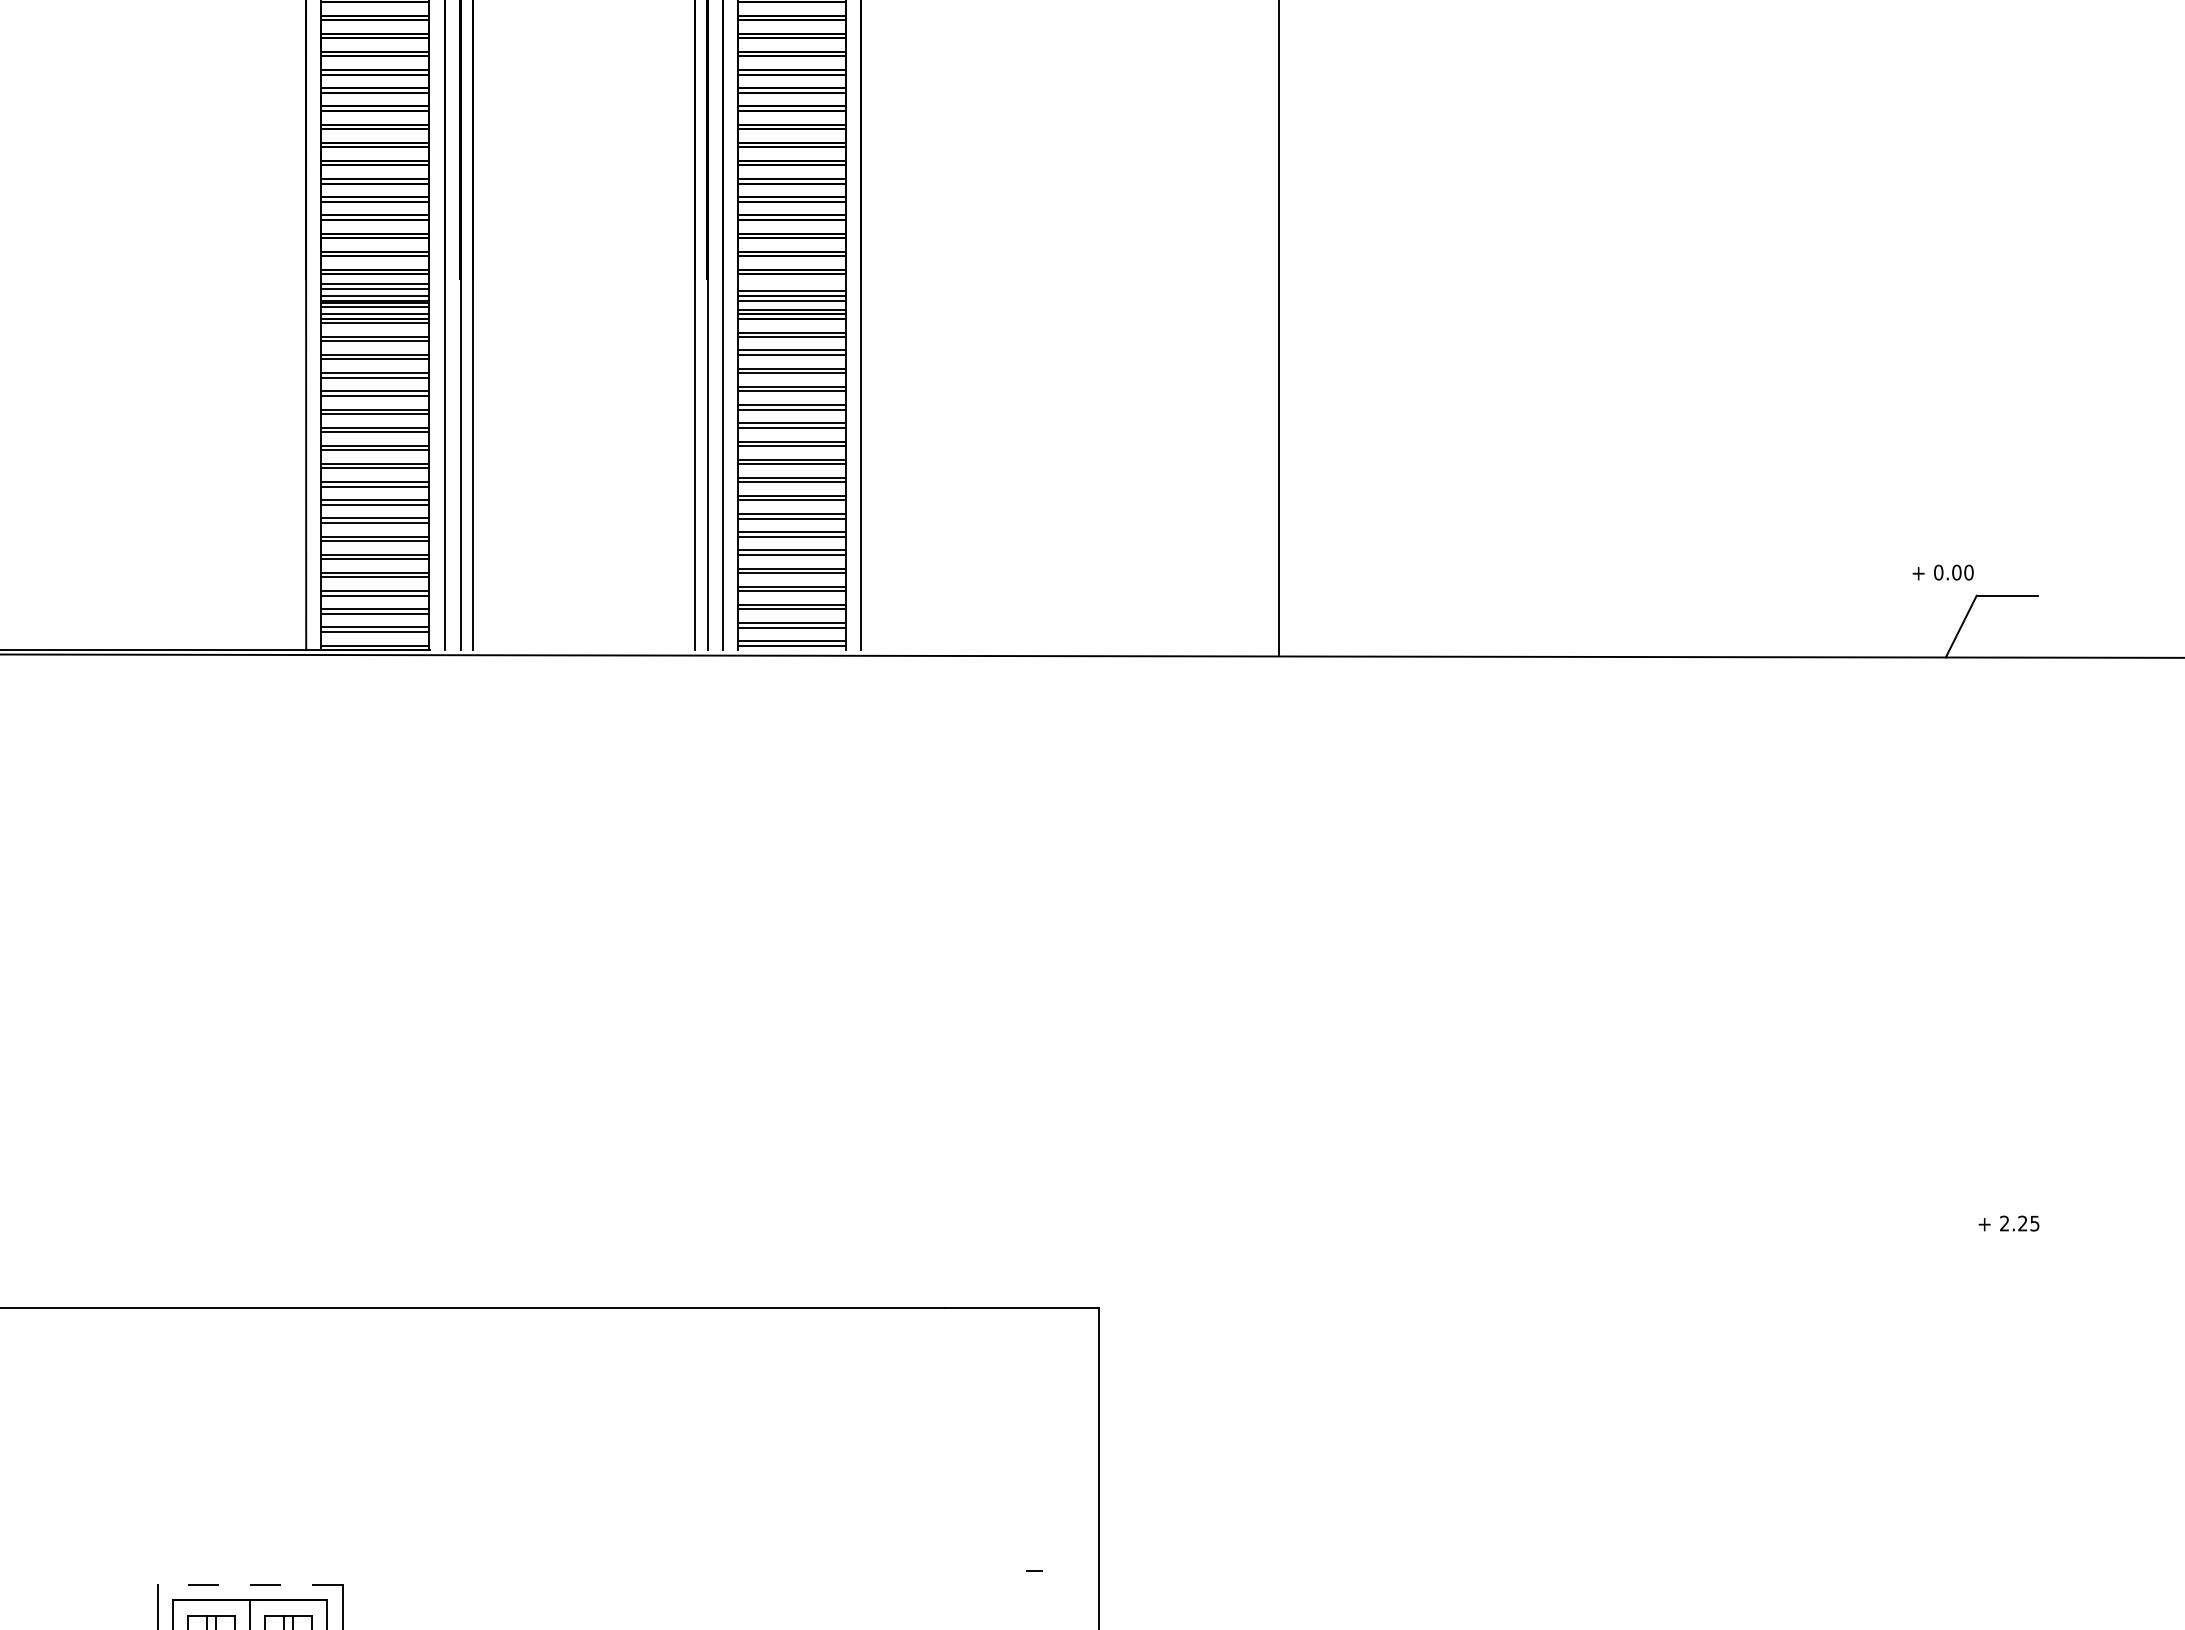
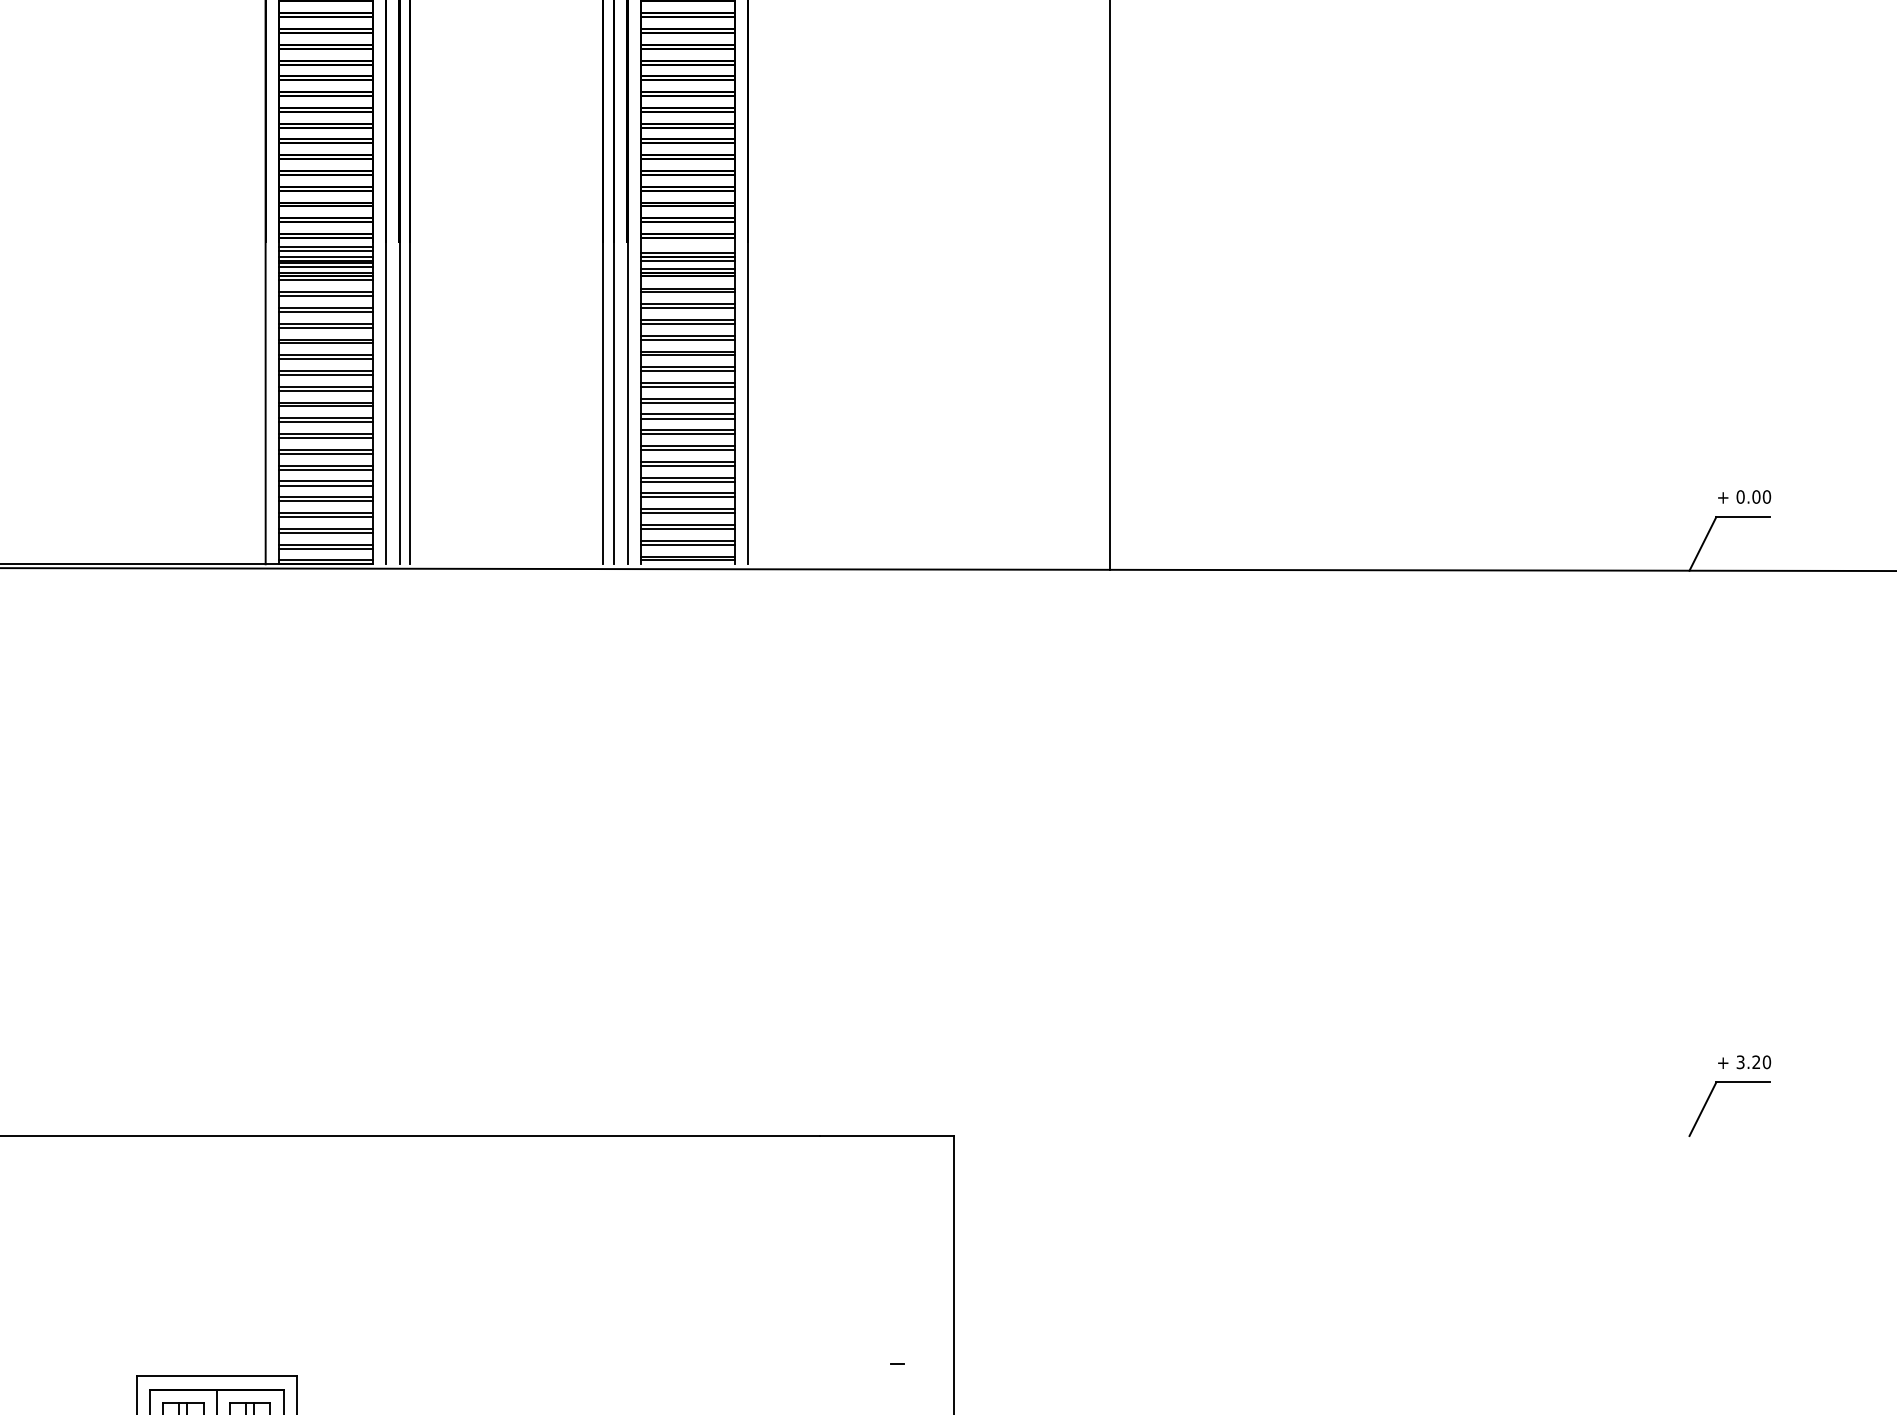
text: (1942, 572) -> (1743, 496), moved
text: (2019, 1223) -> (1753, 1062), 2.25 -> 3.20
part: (1968, 1265) -> (1709, 1098), added
line: (249, 1585) -> (216, 1376), dashed -> solid

